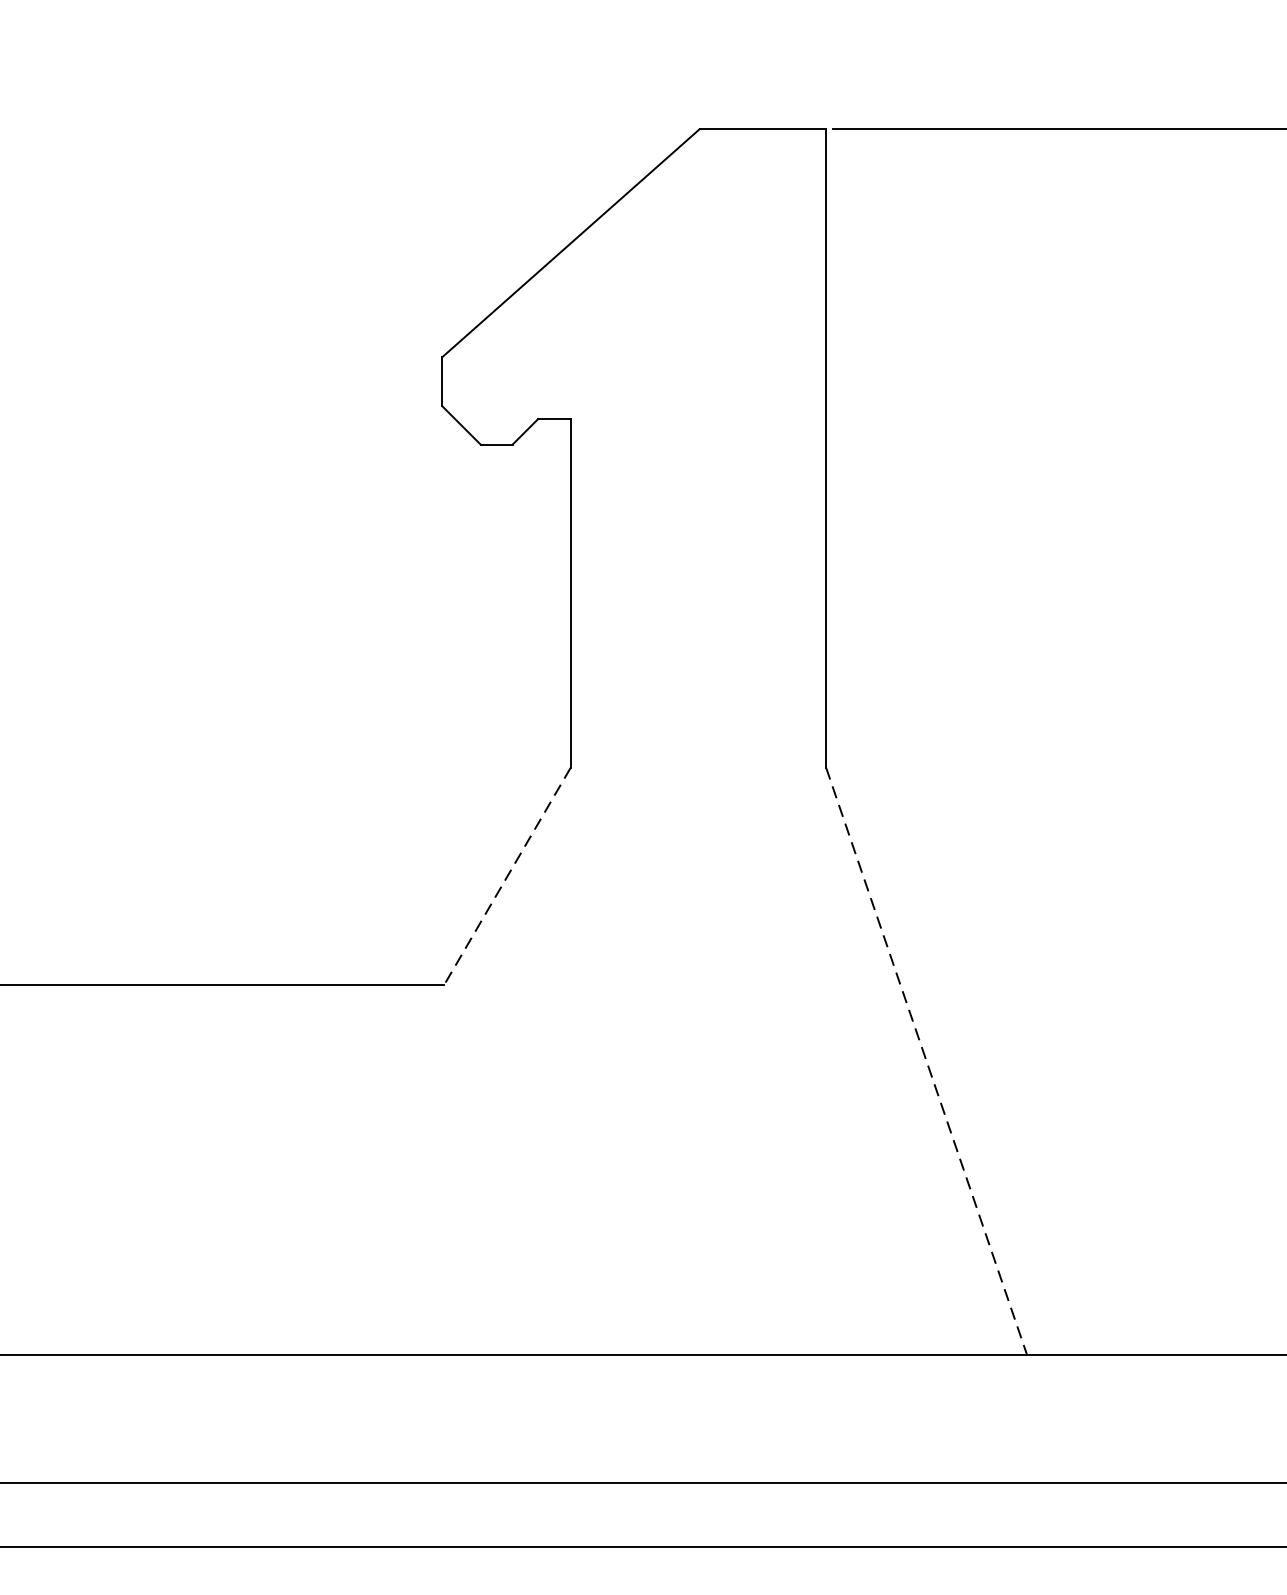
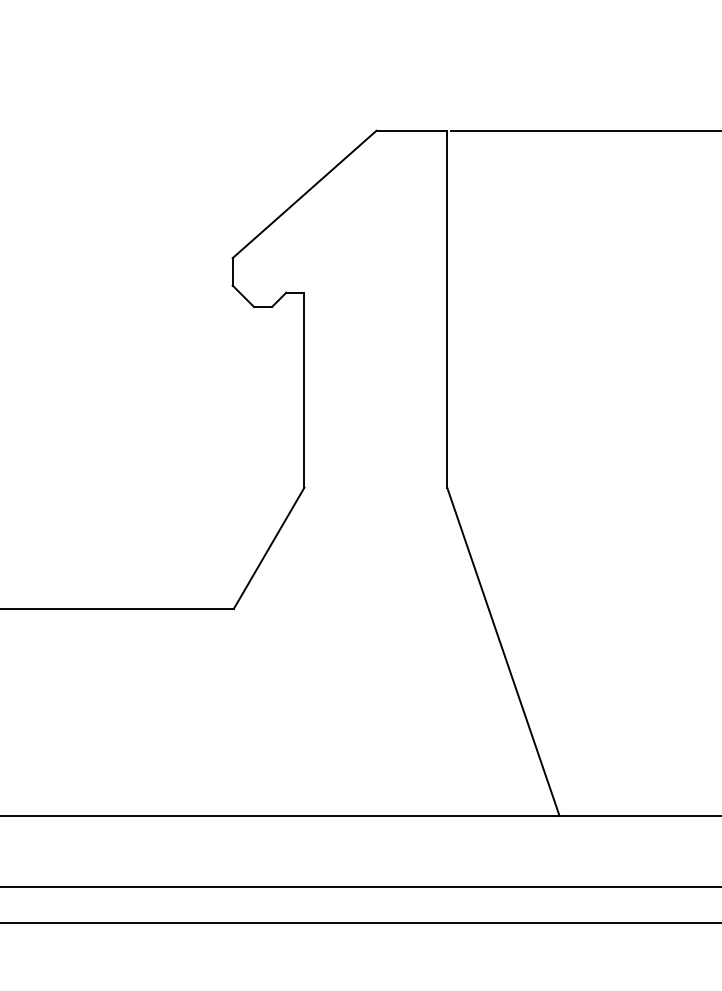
line: (506, 876) -> (268, 548), dashed -> solid
line: (926, 1060) -> (503, 651), dashed -> solid

